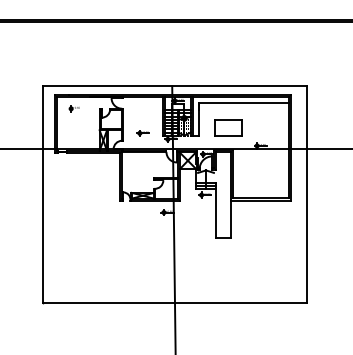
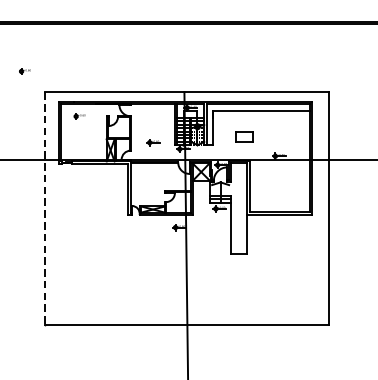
part: (22, 66) -> (24, 71), added
part: (228, 127) -> (244, 136), size x0.6
line: (42, 195) -> (45, 209), solid -> dashed

